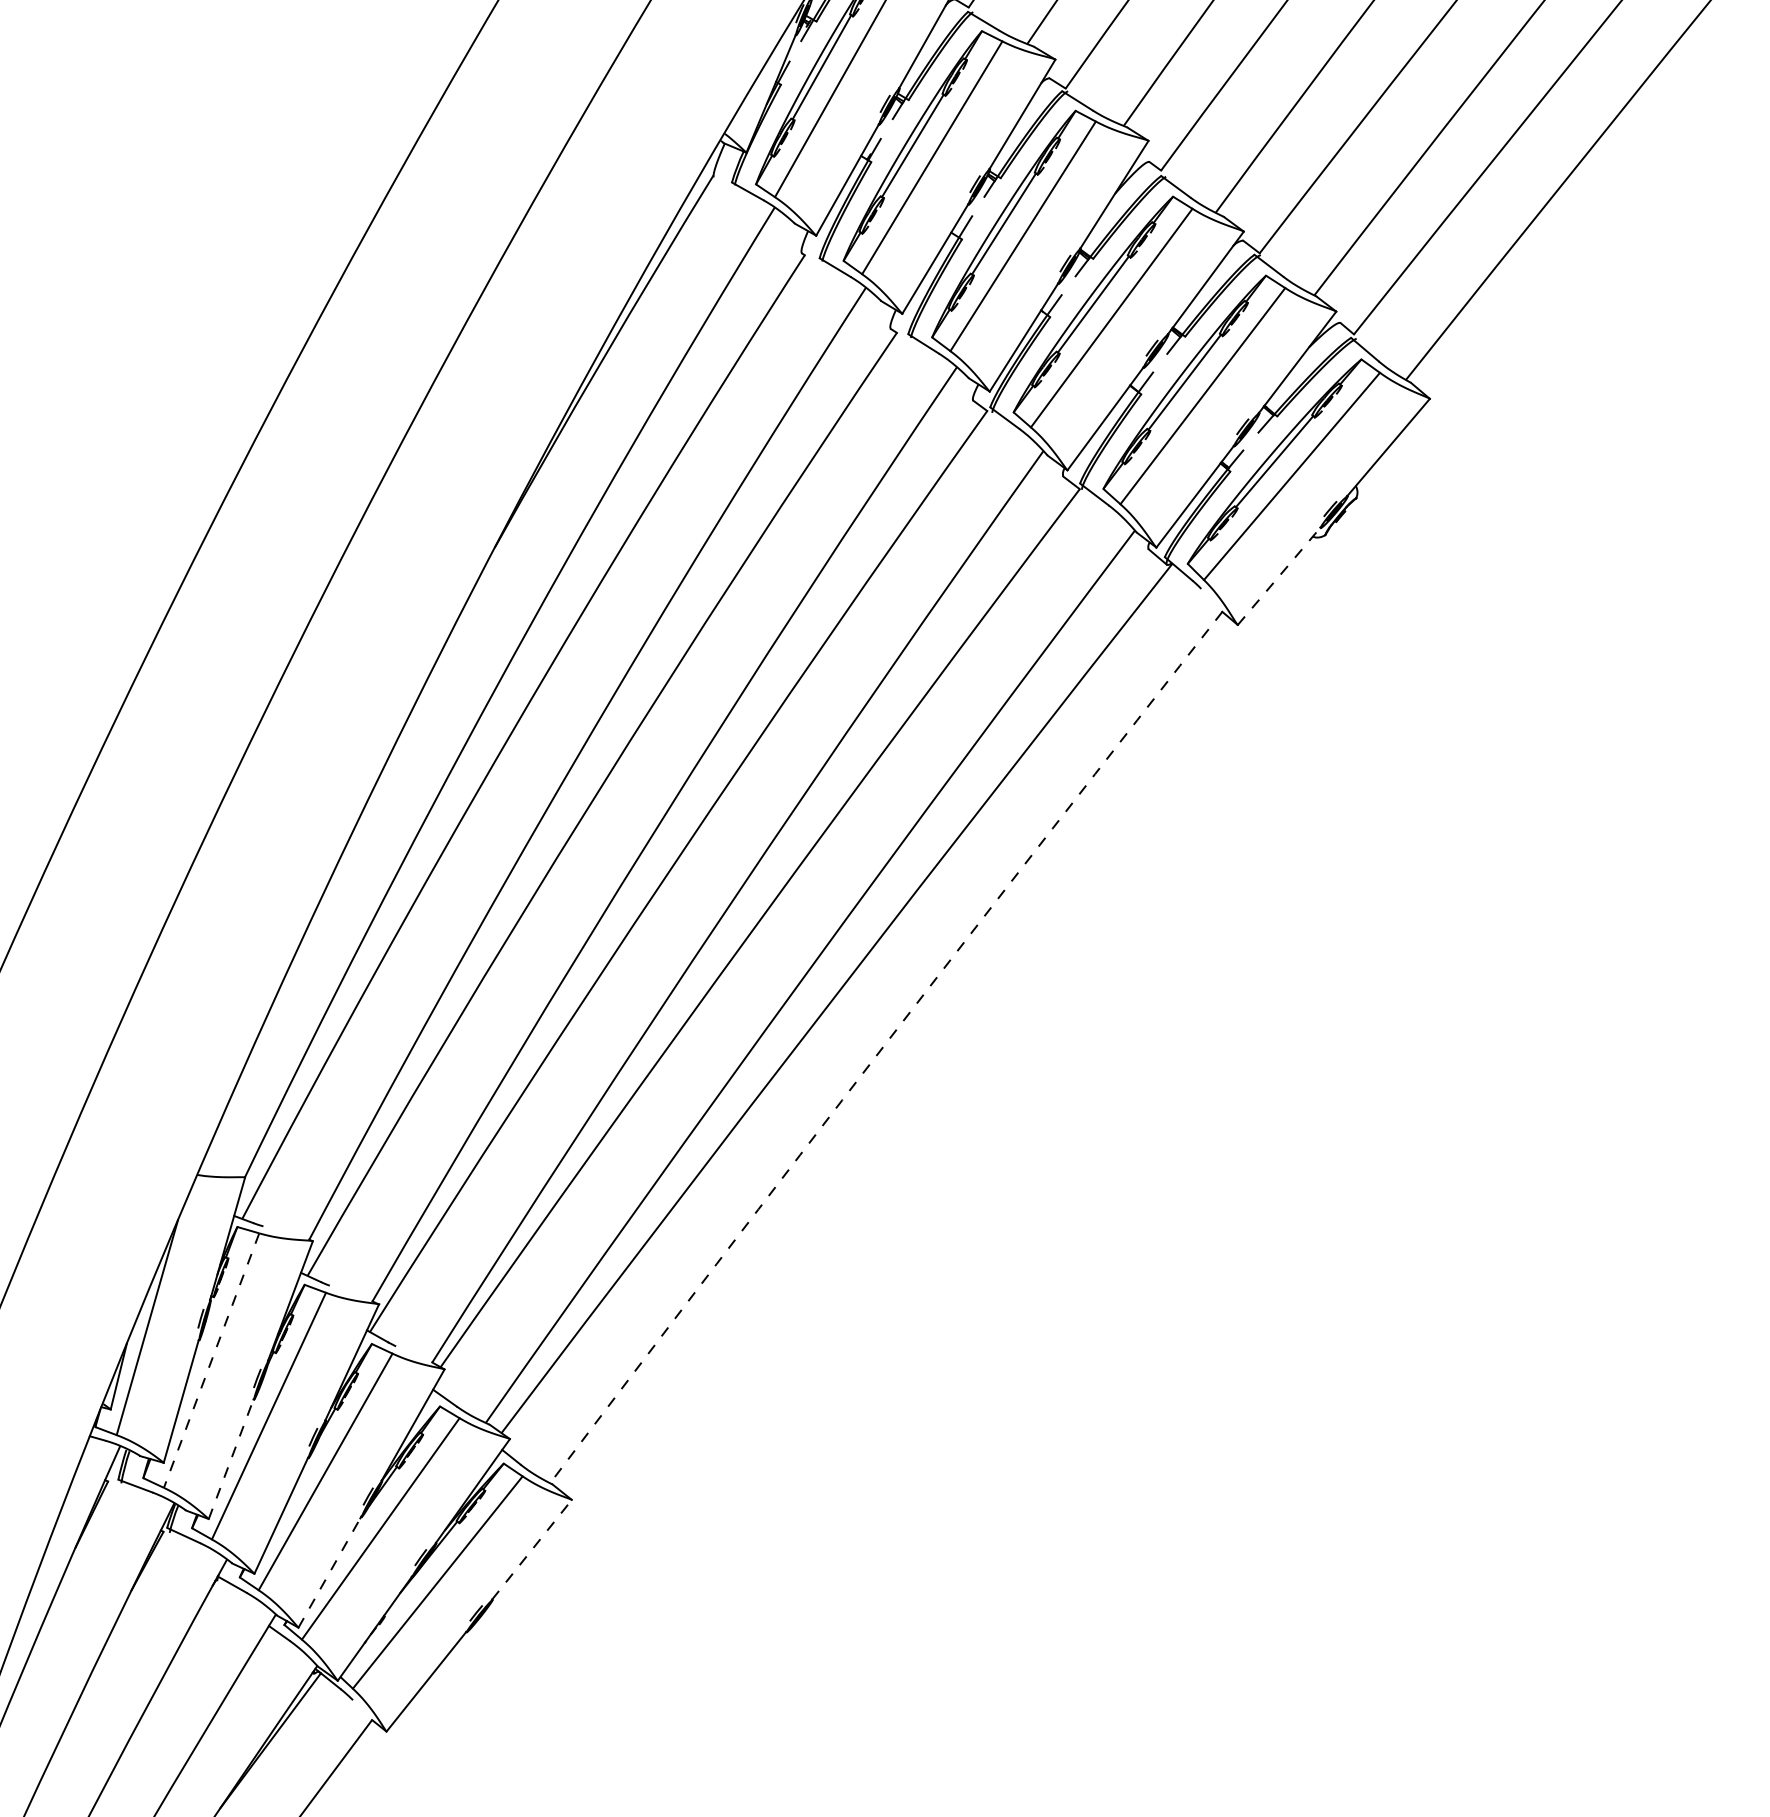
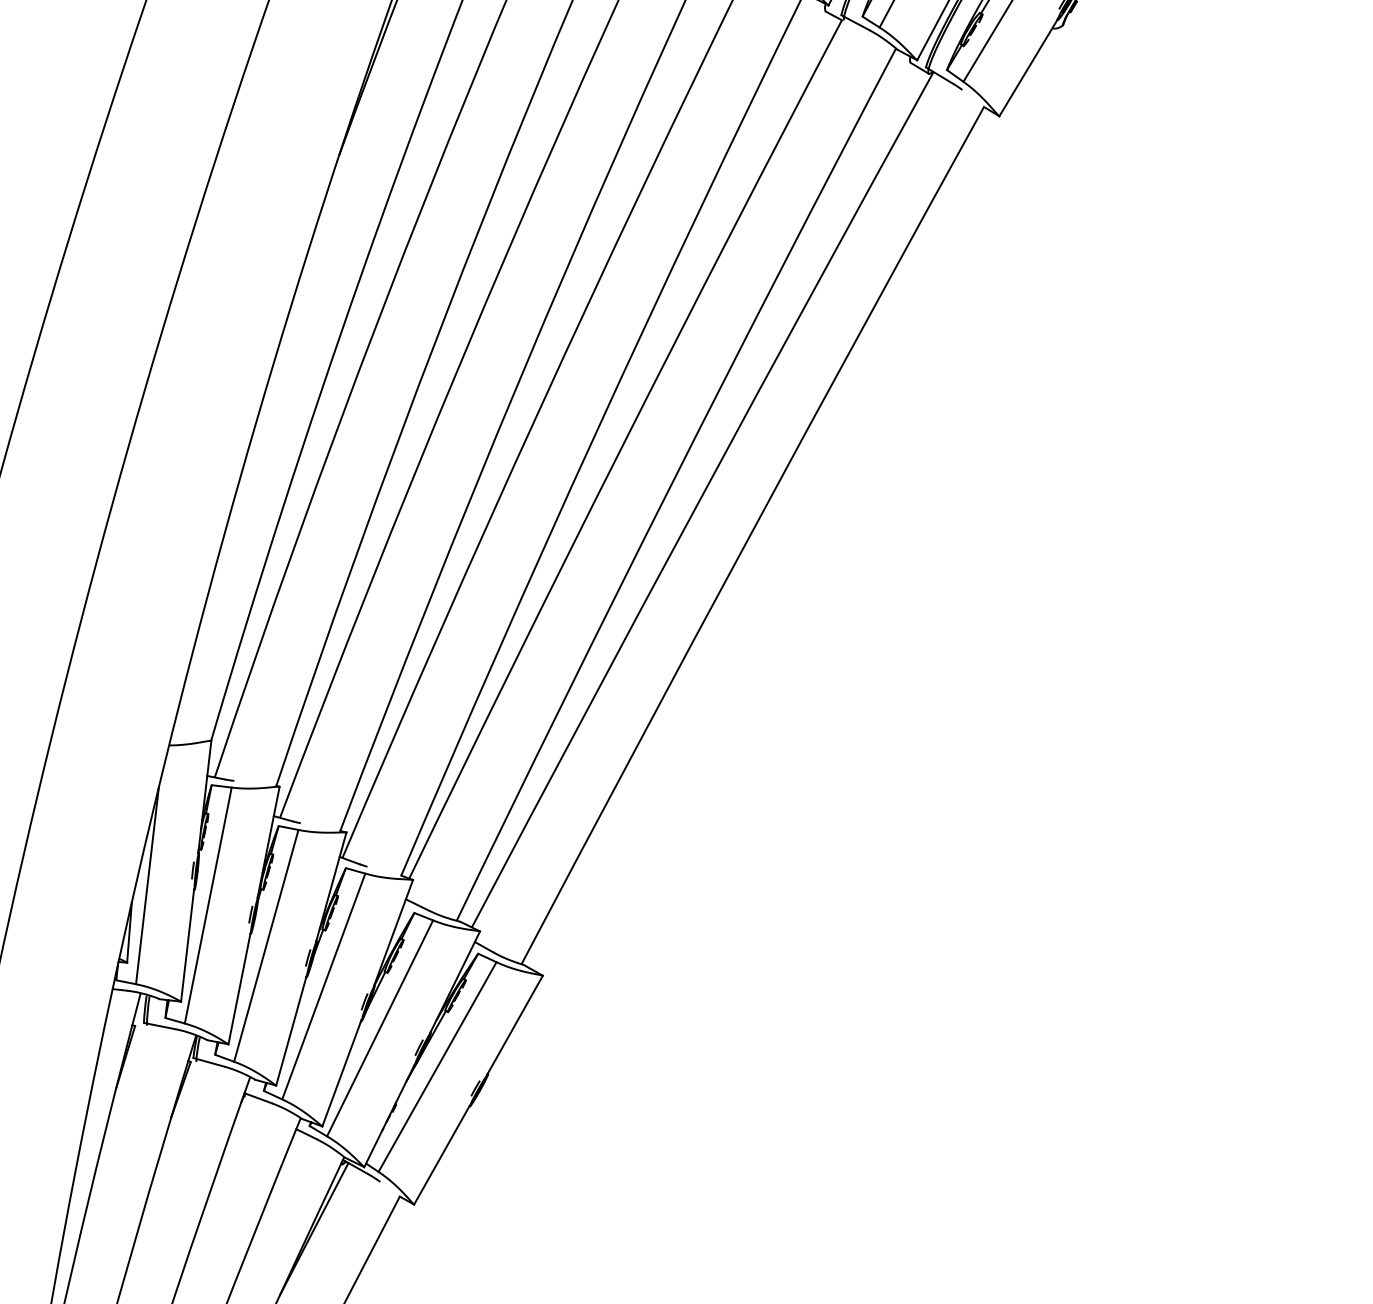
line: (1279, 576) -> (1028, 67), dashed -> solid
arc: (884, 1045) -> (750, 534), dashed -> solid
line: (211, 1360) -> (208, 905), dashed -> solid
line: (231, 1459) -> (239, 989), dashed -> solid
line: (532, 1549) -> (515, 1024), dashed -> solid
line: (329, 1572) -> (341, 1073), dashed -> solid

